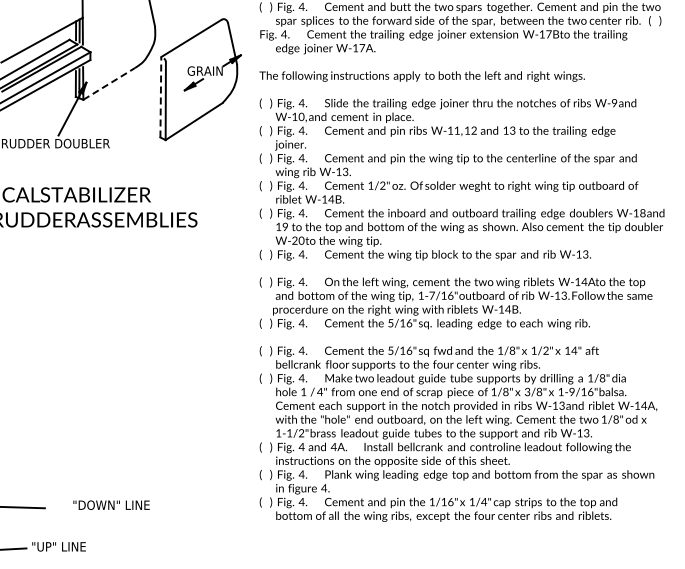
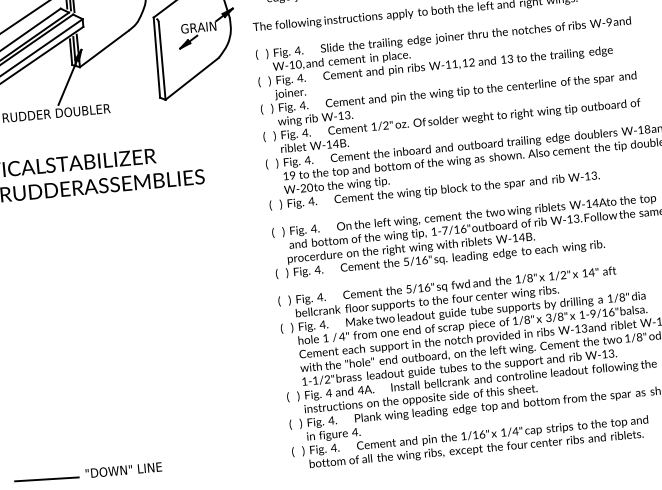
line: (109, 83) -> (104, 48), dashed -> solid
line: (160, 96) -> (156, 56), dashed -> solid
text: (111, 504) -> (123, 469), moved

